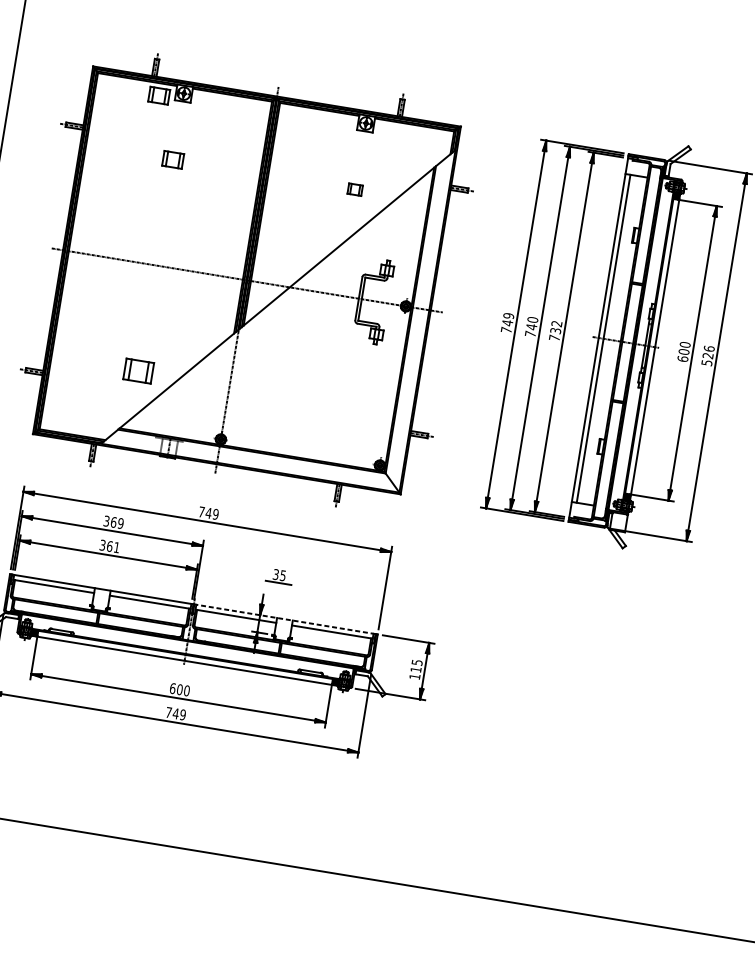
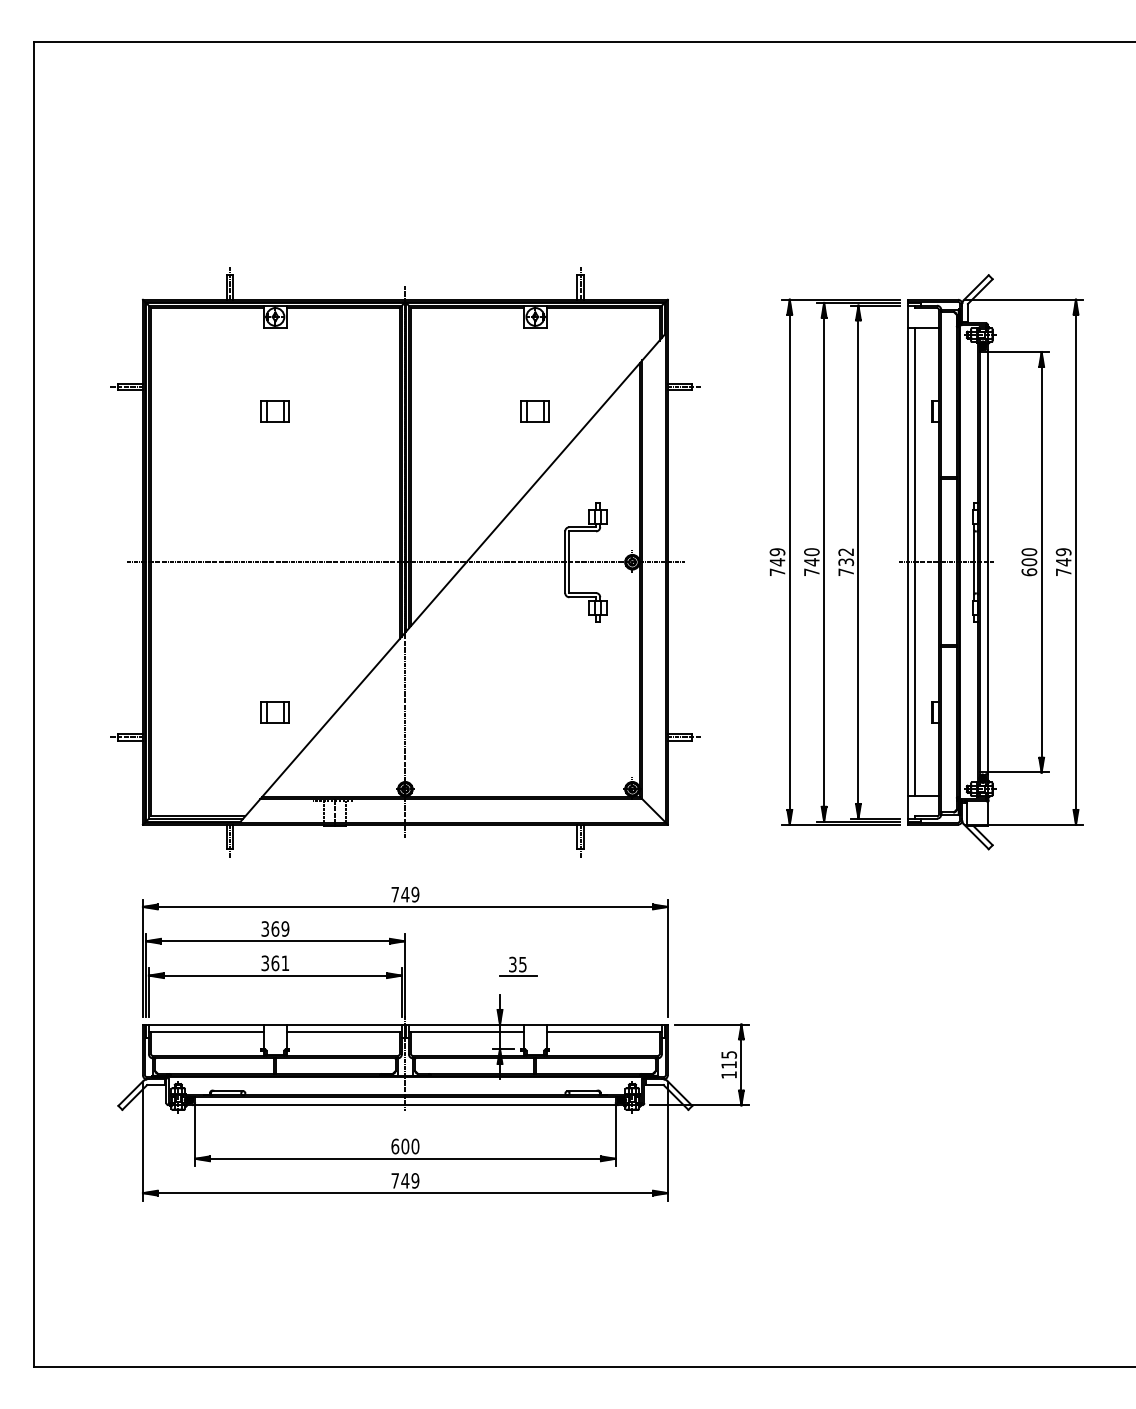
part: (158, 95) -> (240, 325), removed
part: (354, 189) -> (534, 411), size x1.43
text: (707, 356) -> (1063, 562), 526 -> 749
part: (137, 370) -> (274, 712), size x0.71
line: (285, 619) -> (535, 1024), dashed -> solid

